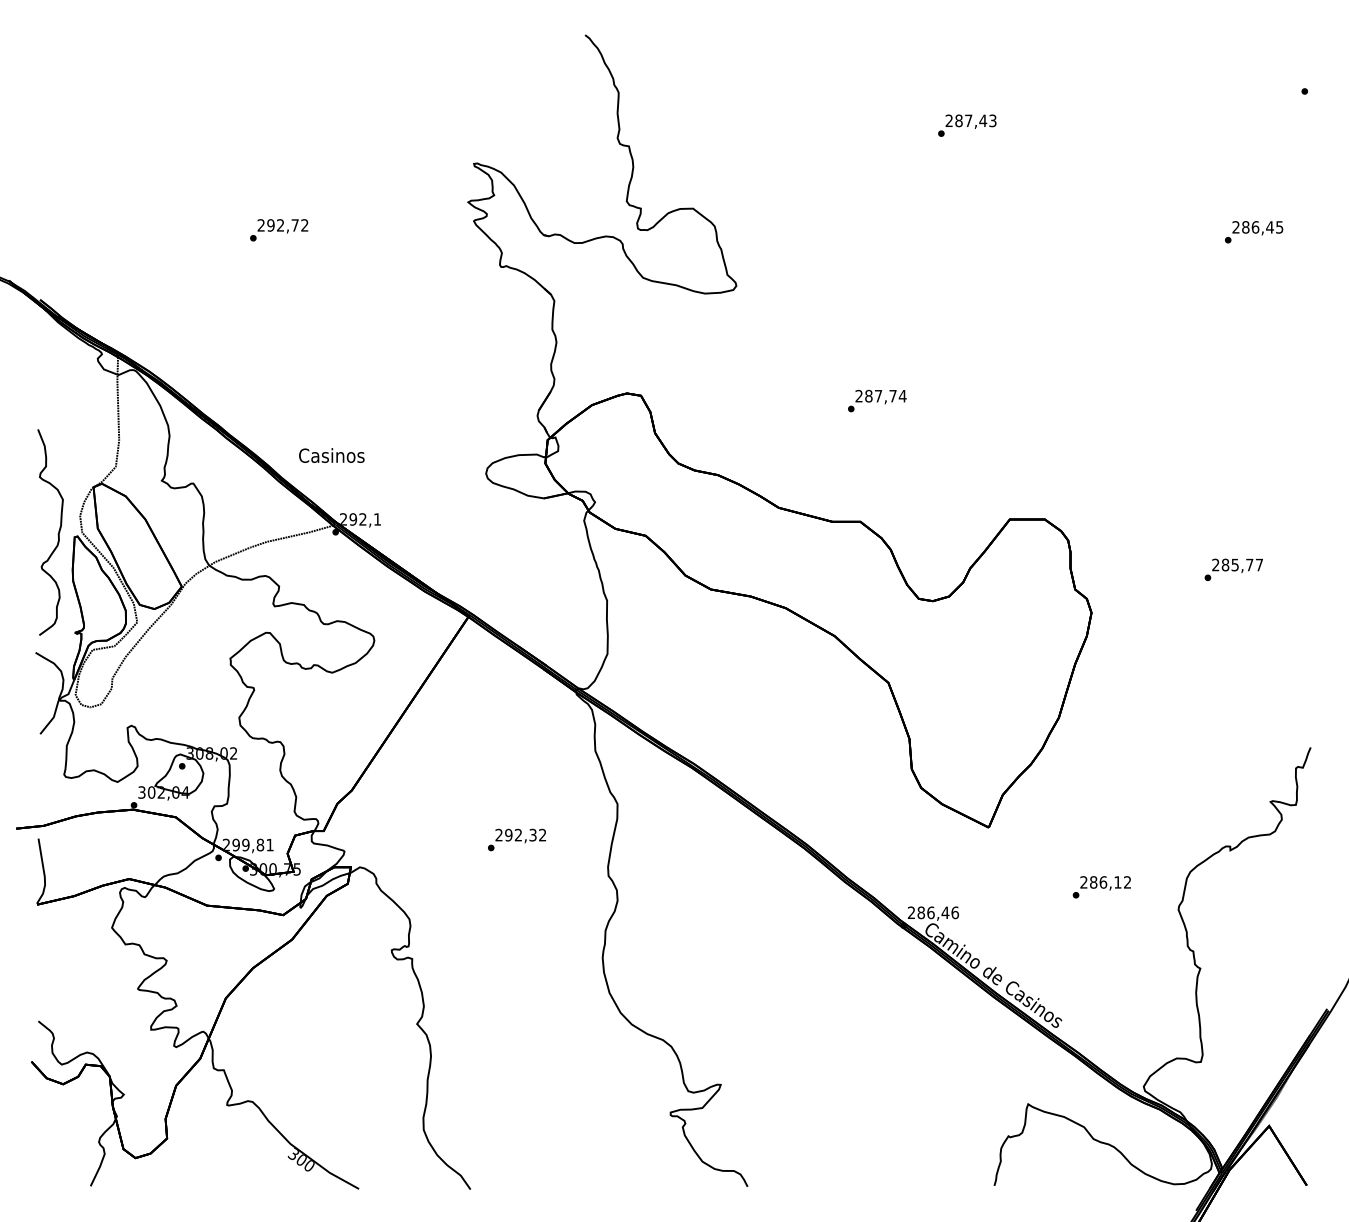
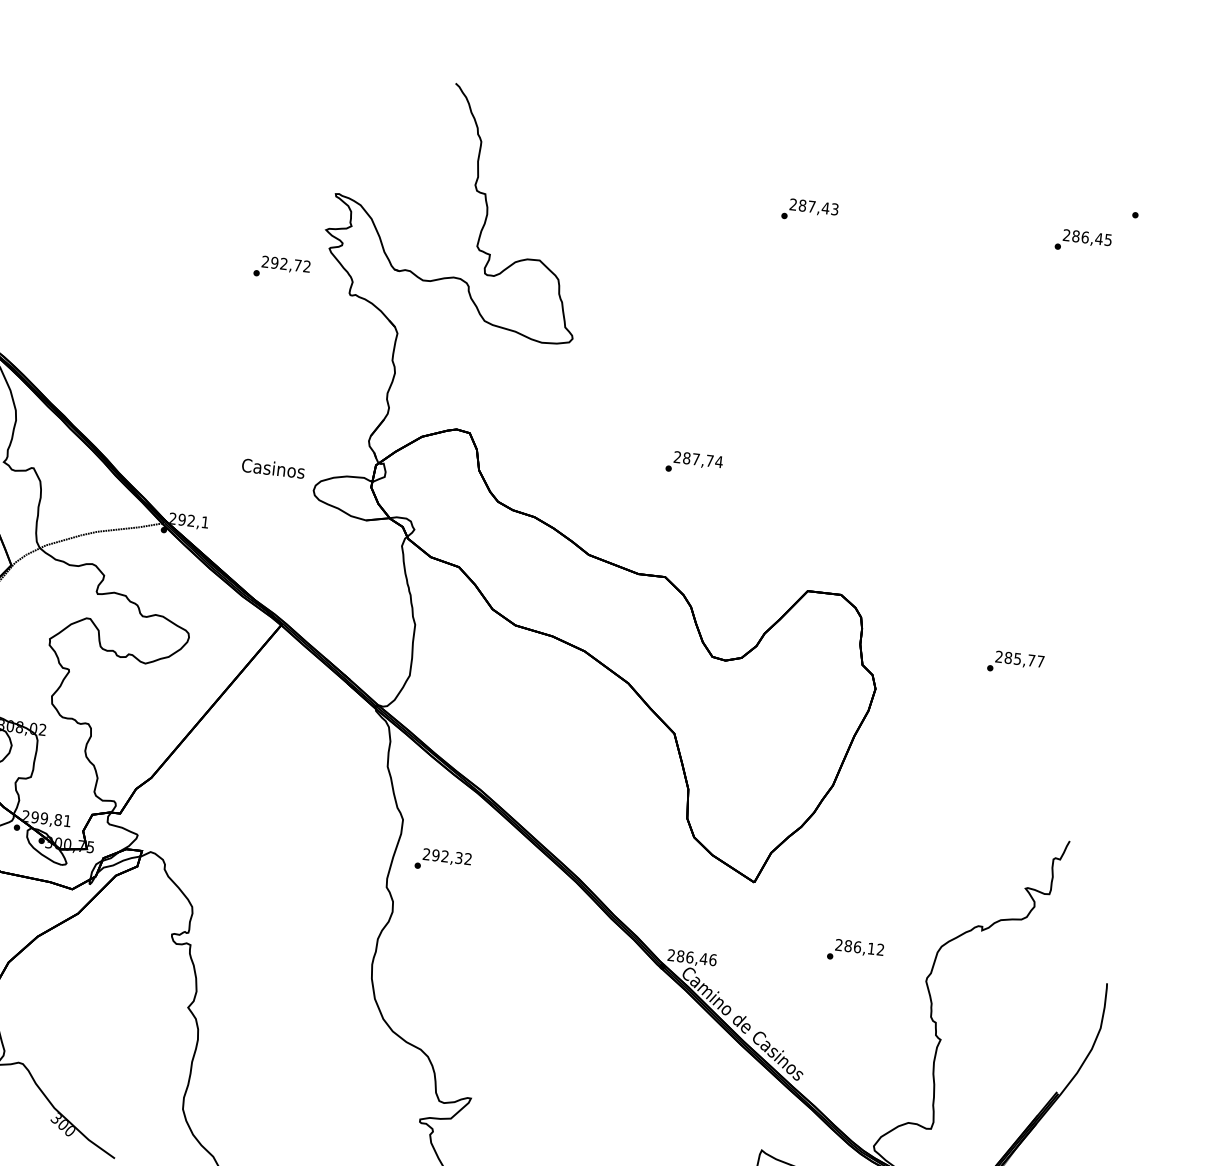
text: (279, 230) -> (282, 268), moved
text: (1254, 232) -> (1083, 242), moved
text: (331, 455) -> (273, 468), moved
text: (516, 839) -> (442, 860), moved

